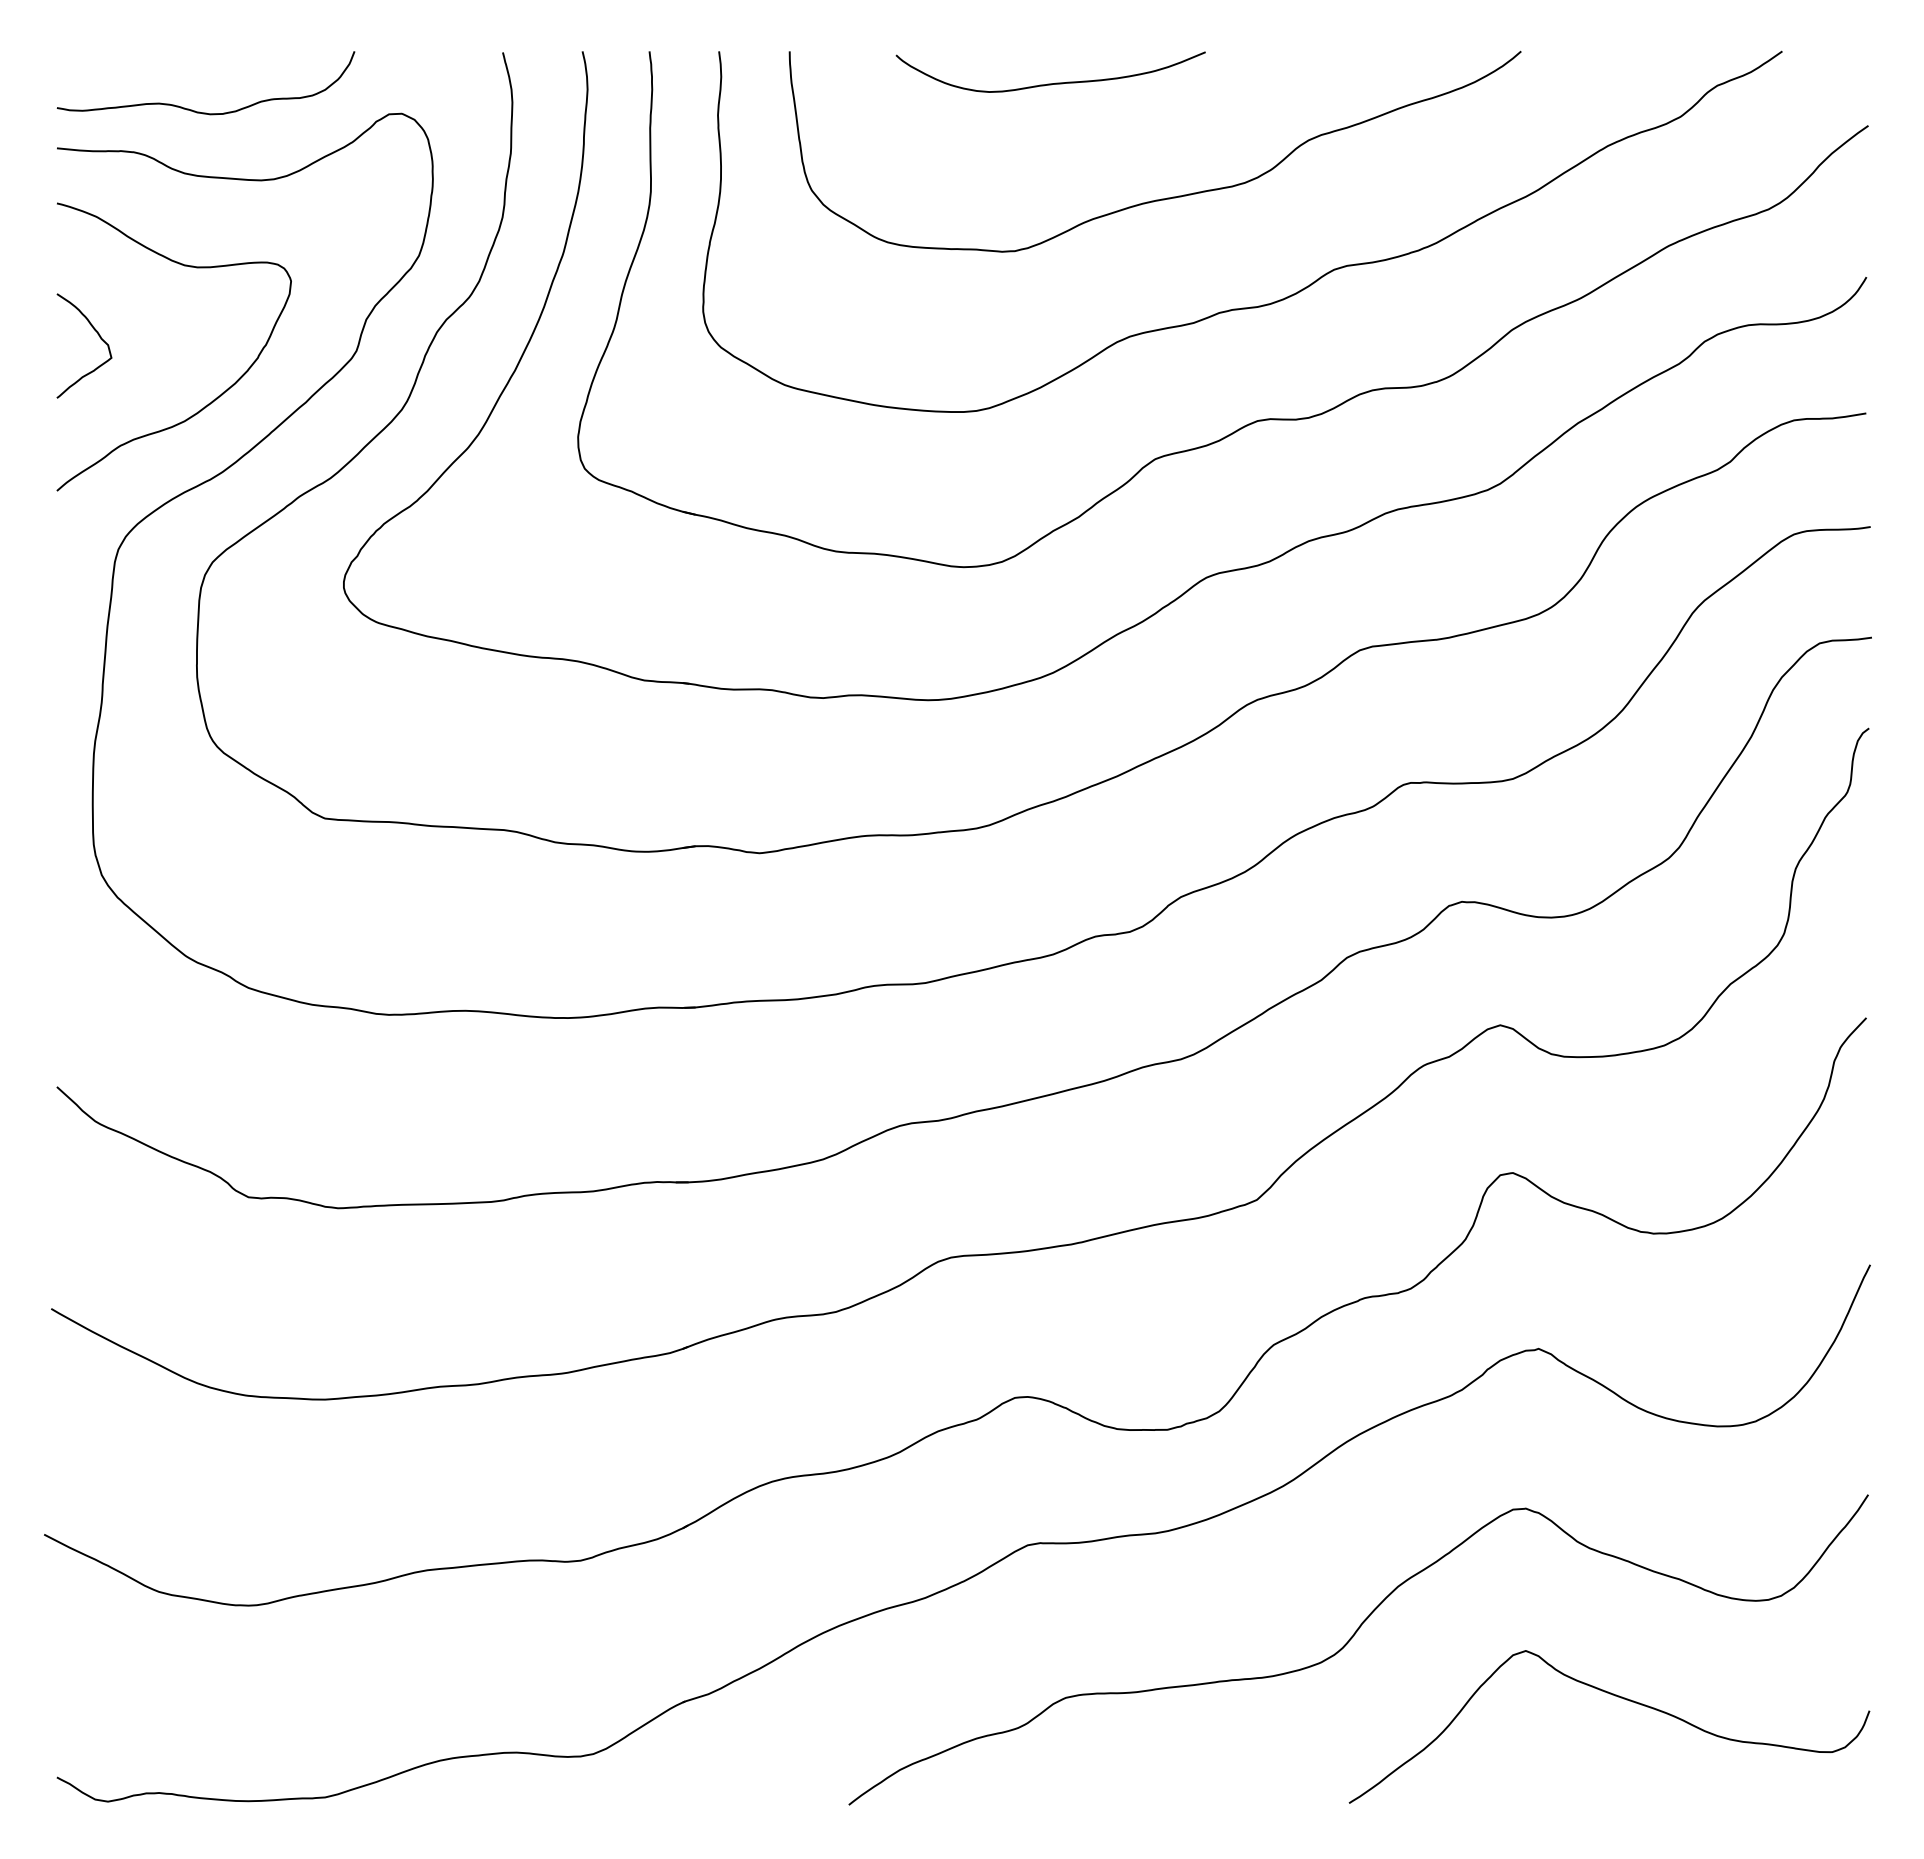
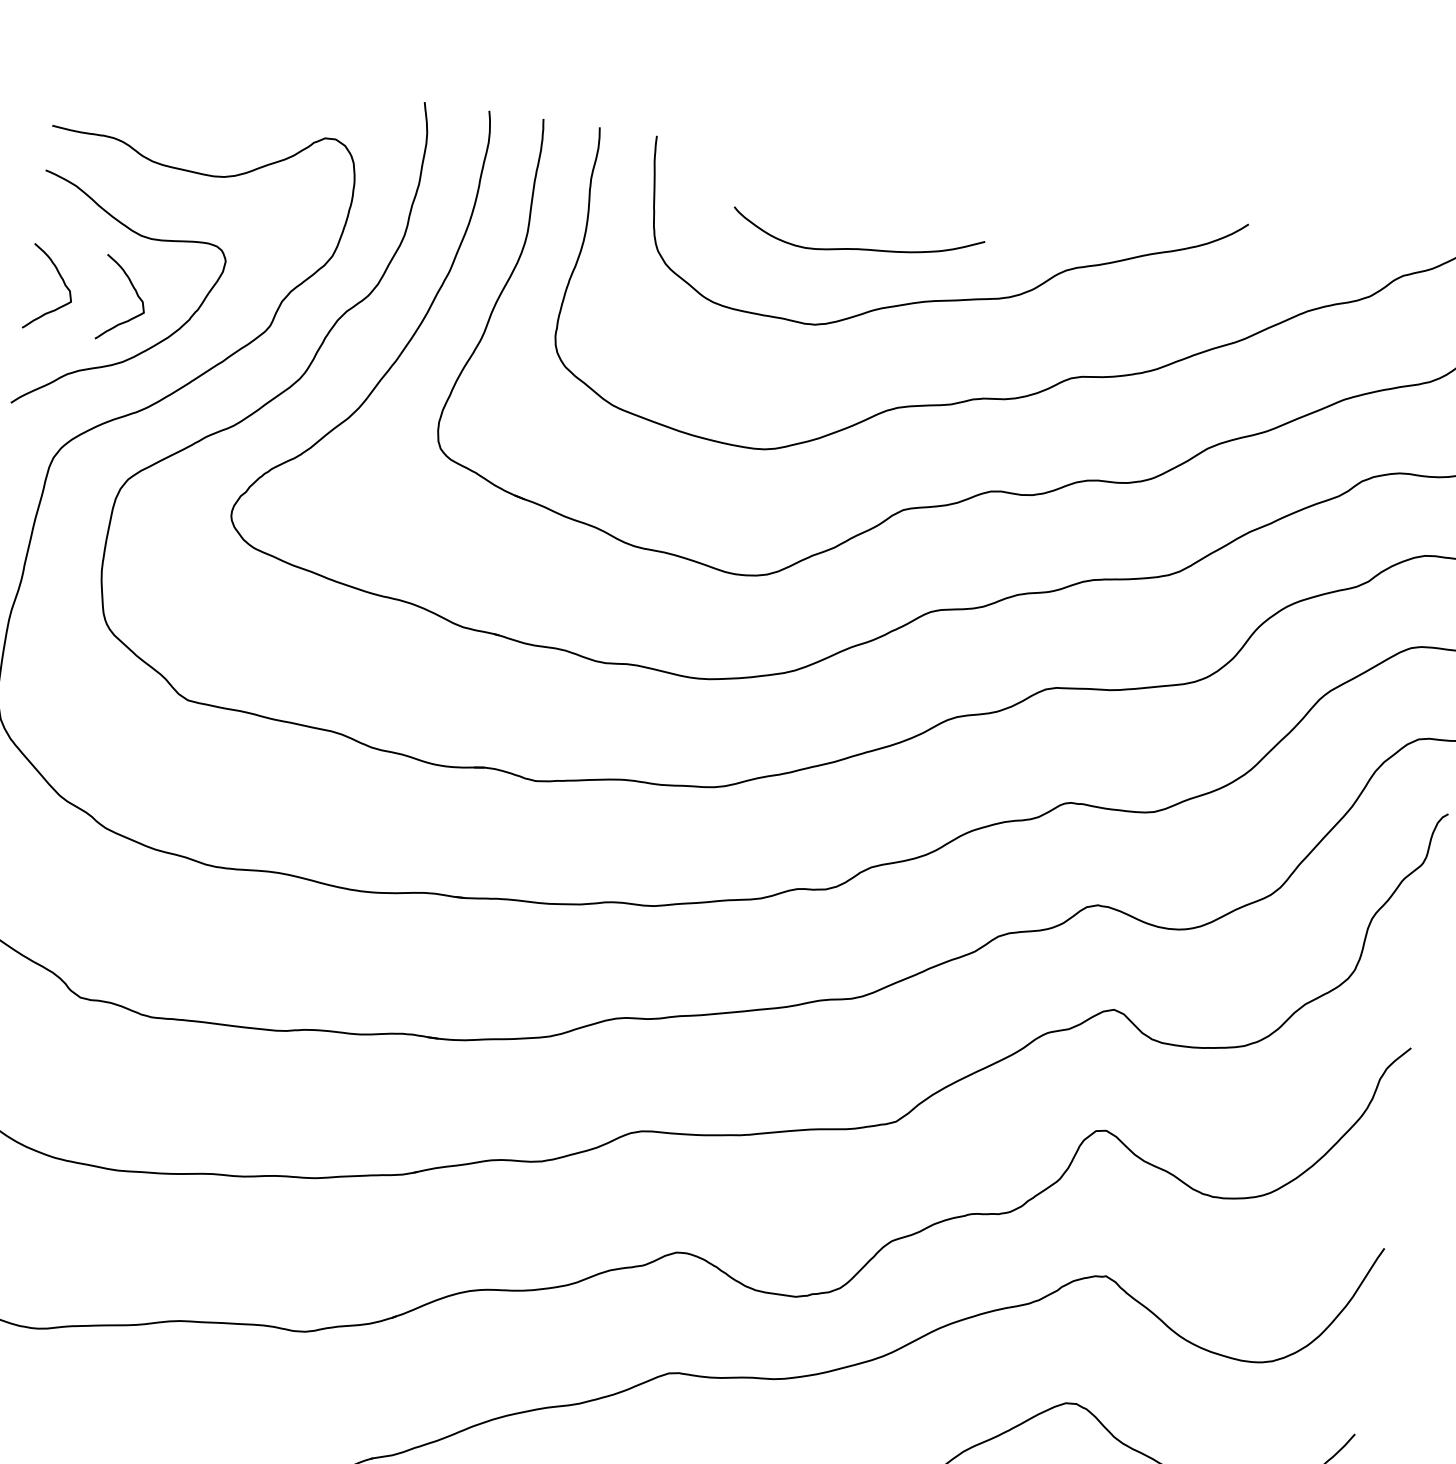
curve: (1050, 83) -> (855, 248), moved
curve: (199, 111) -> (172, 113), removed
curve: (189, 337) -> (136, 294), added

